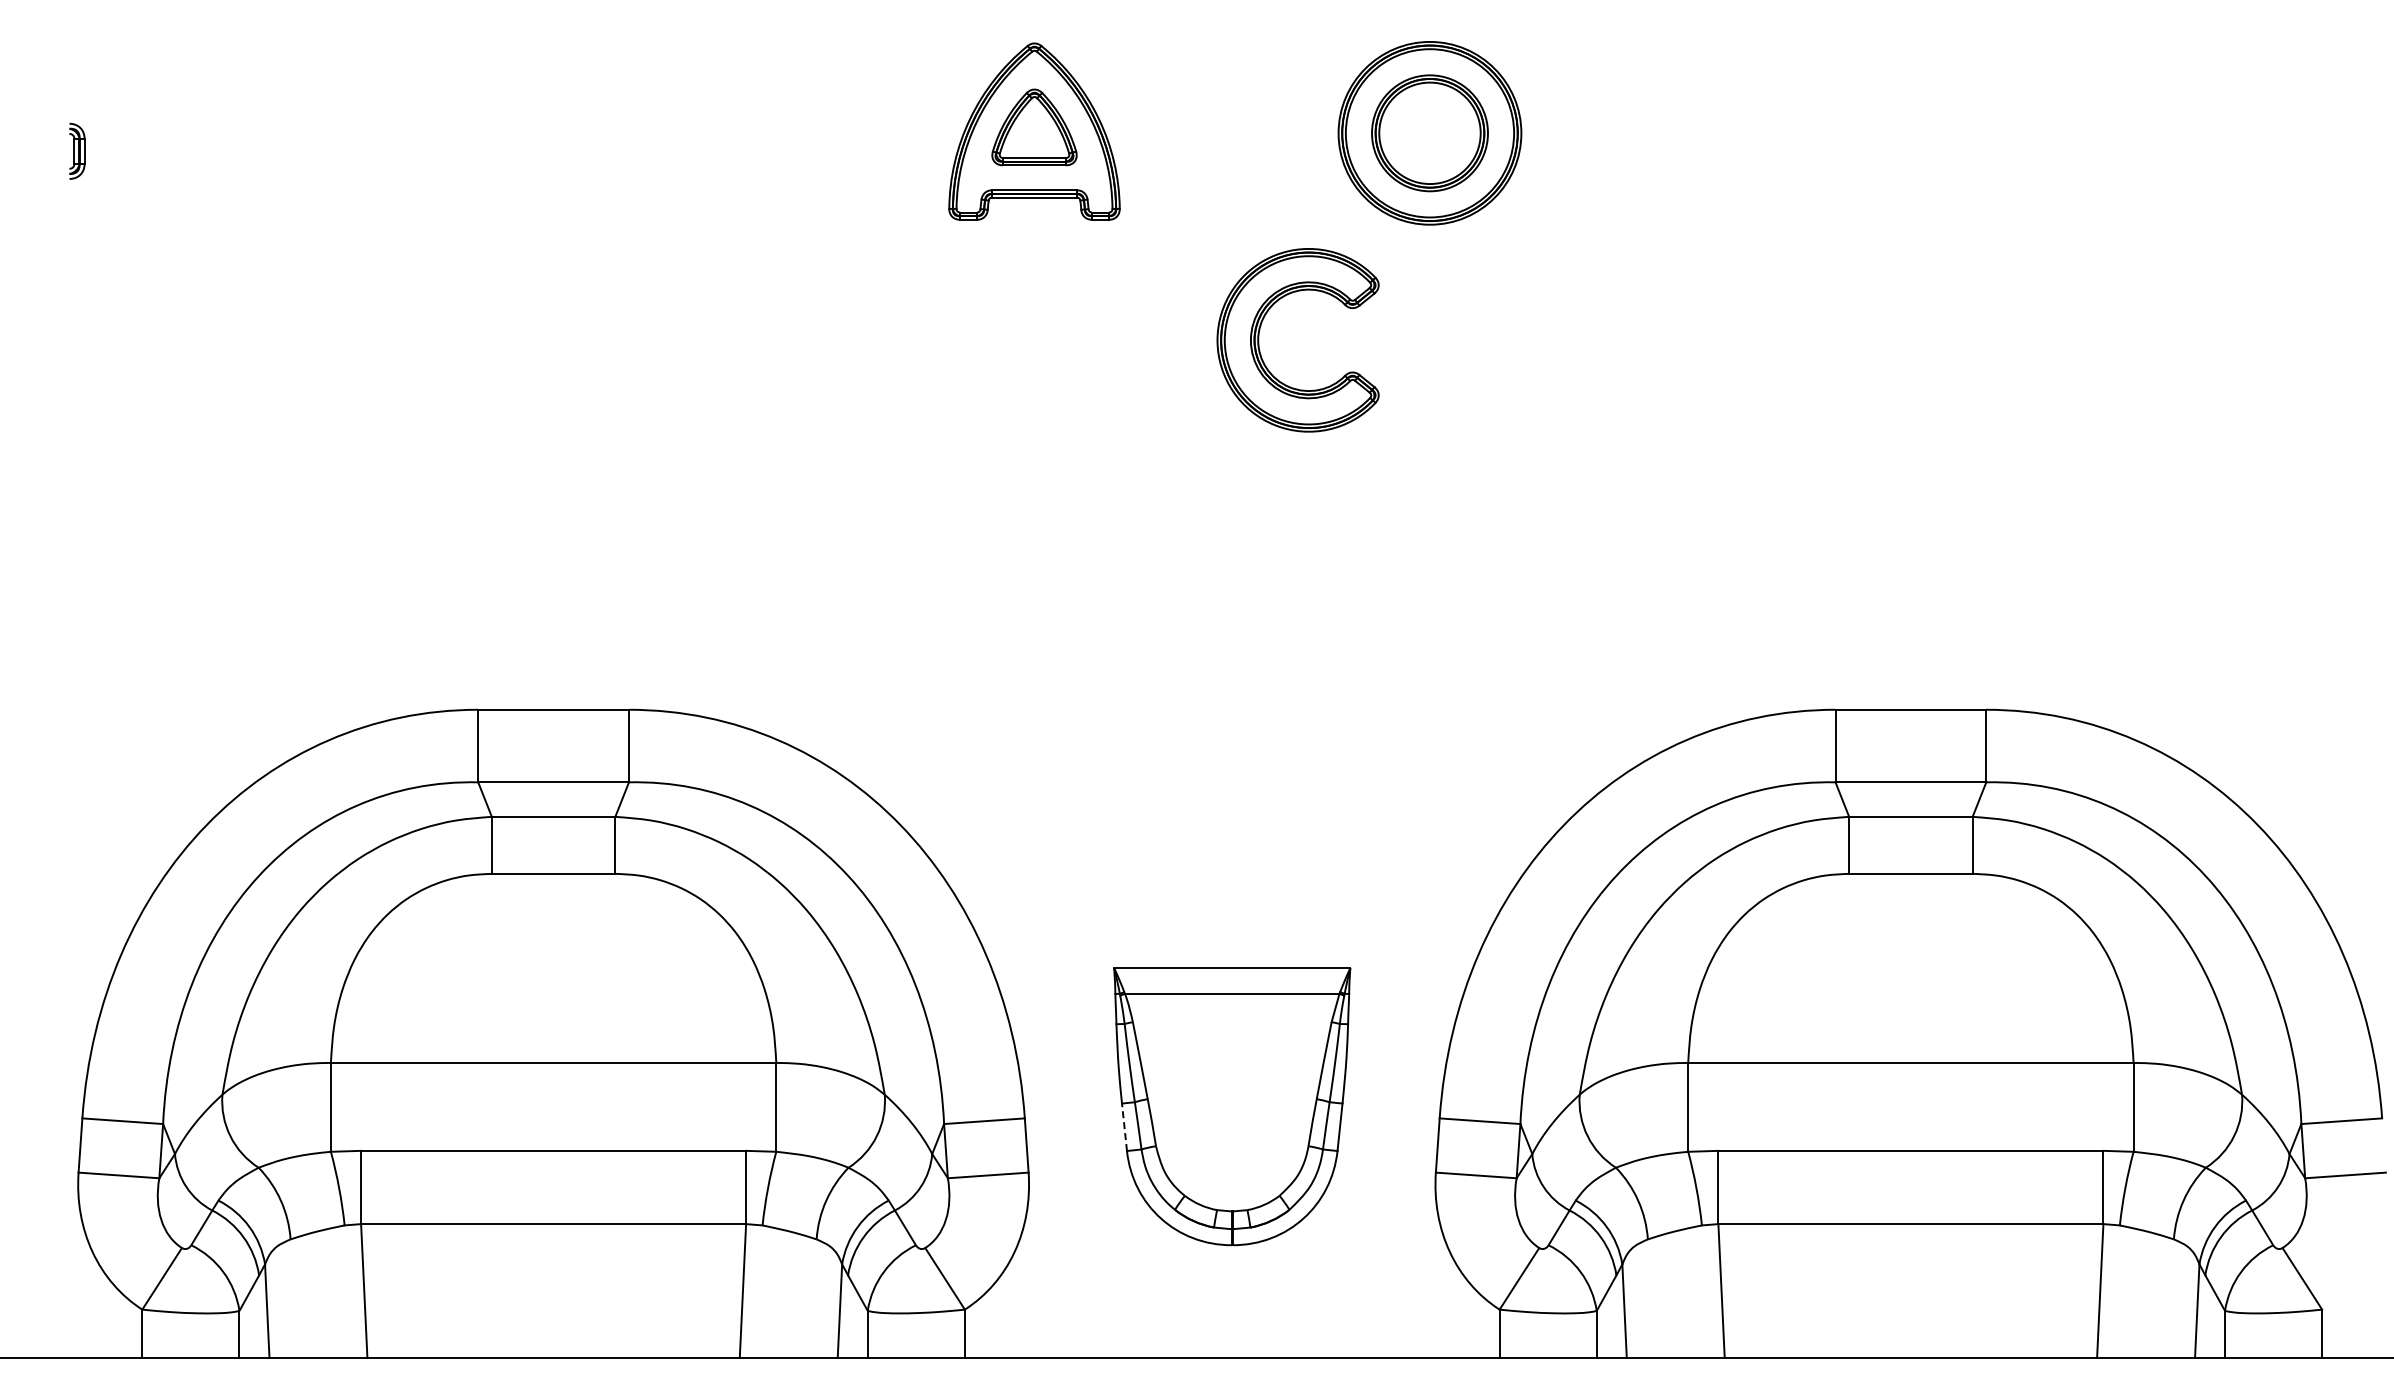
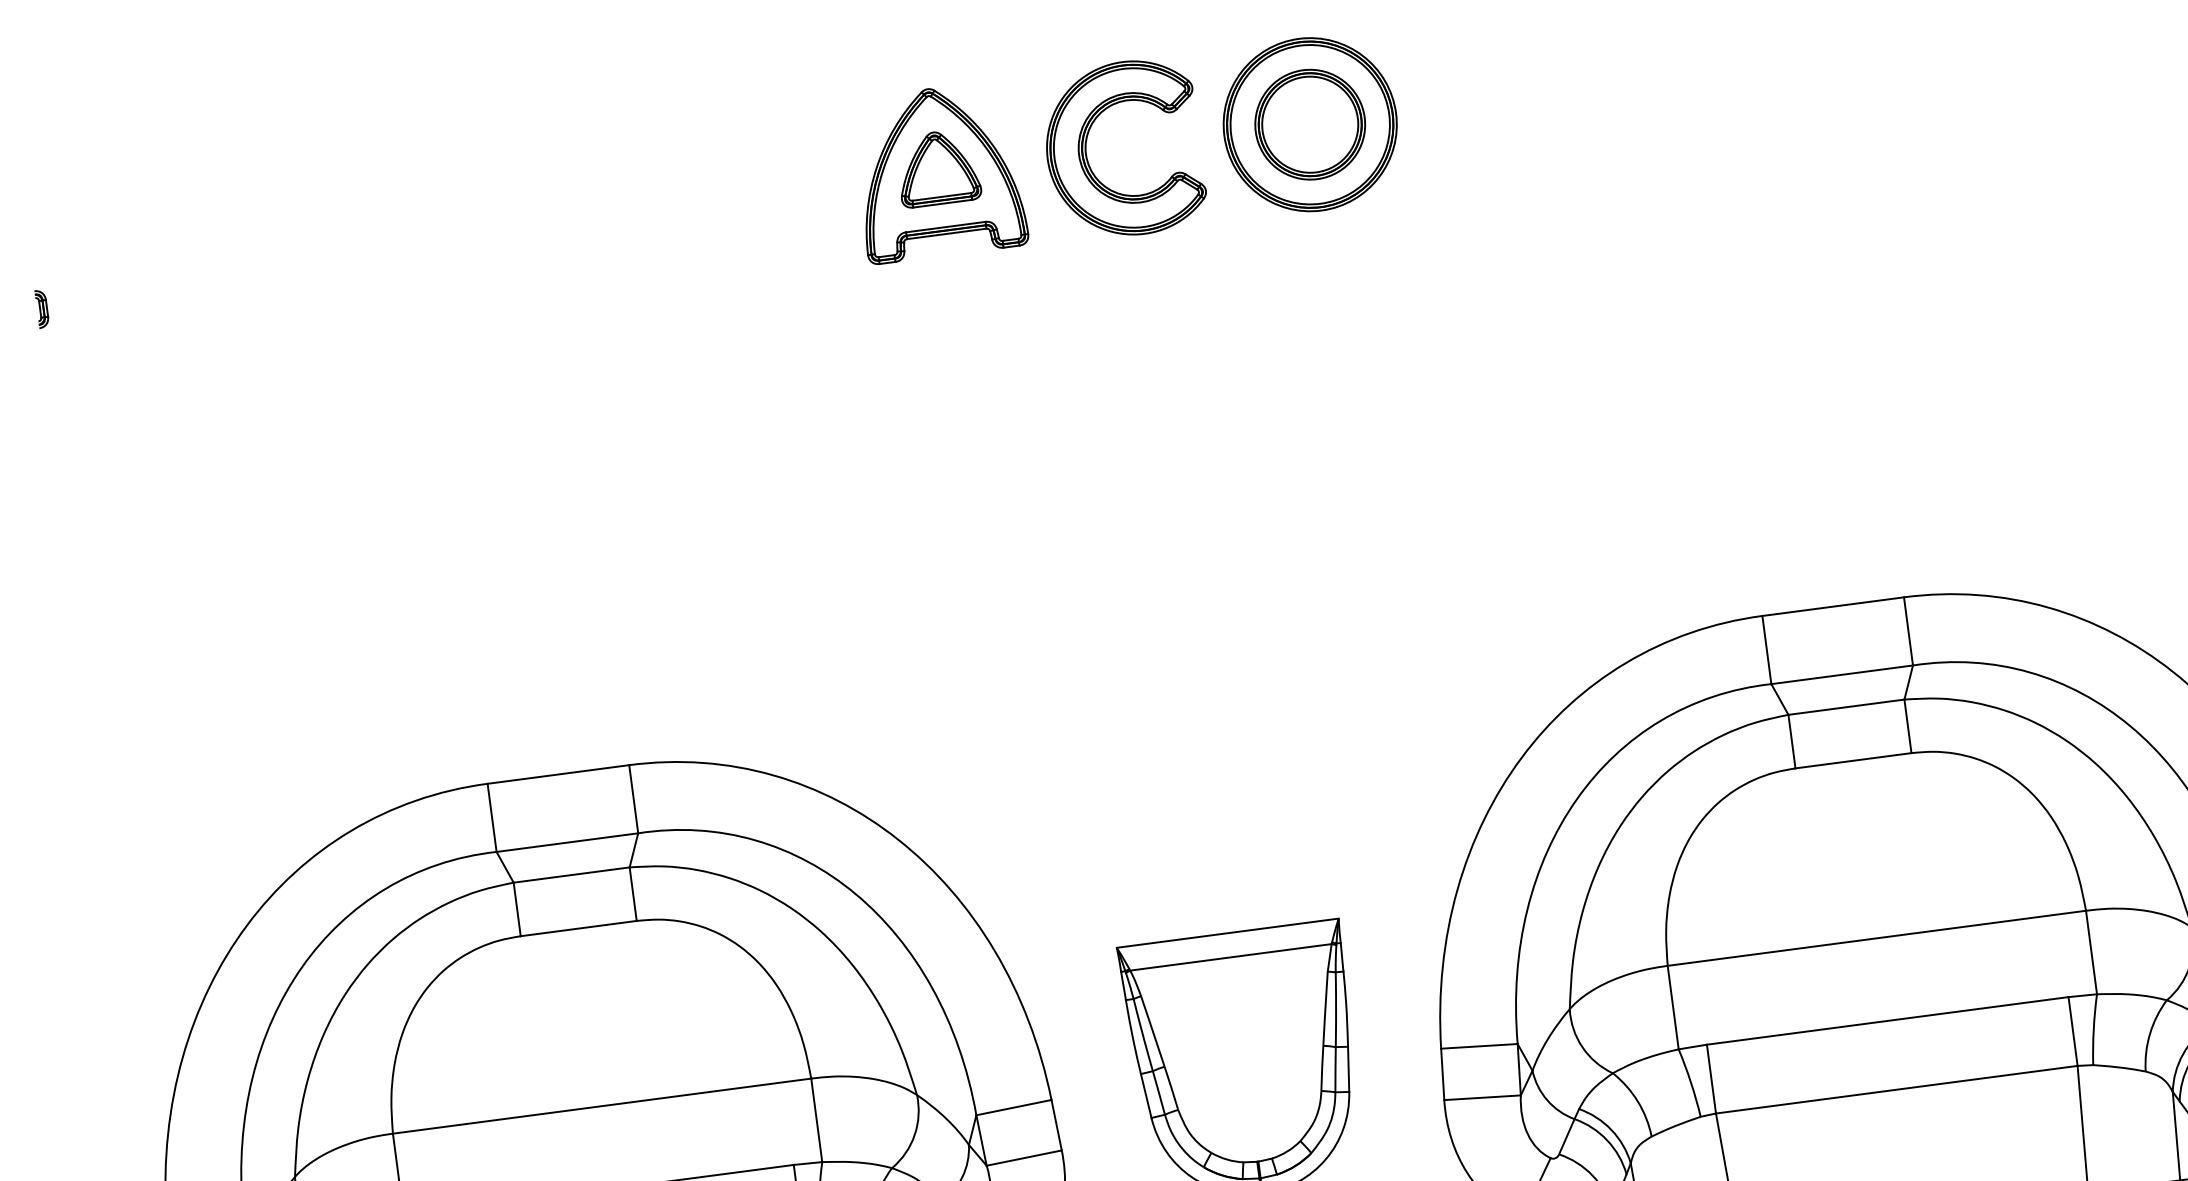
part: (77, 151) -> (42, 309), size x0.71
part: (1259, 340) -> (1087, 154), moved
line: (1124, 1127) -> (1146, 1096), dashed -> solid

